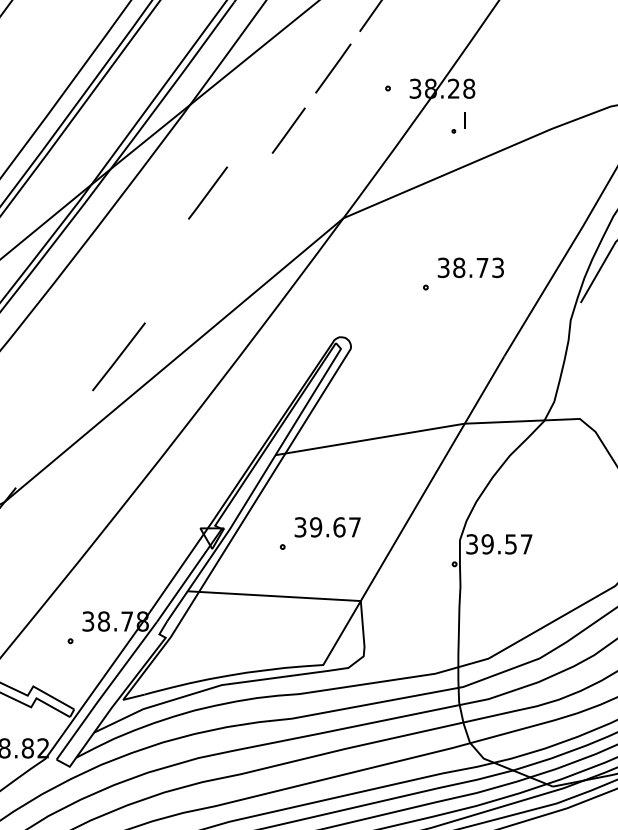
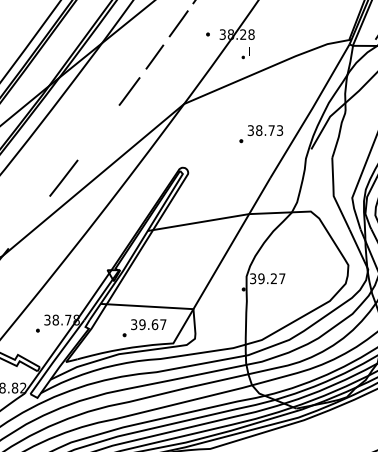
line: (207, 193) -> (129, 91), moved
part: (463, 275) -> (261, 134), moved
part: (319, 534) -> (144, 328), moved
text: (510, 543) -> (273, 278), 39.57 -> 39.27

